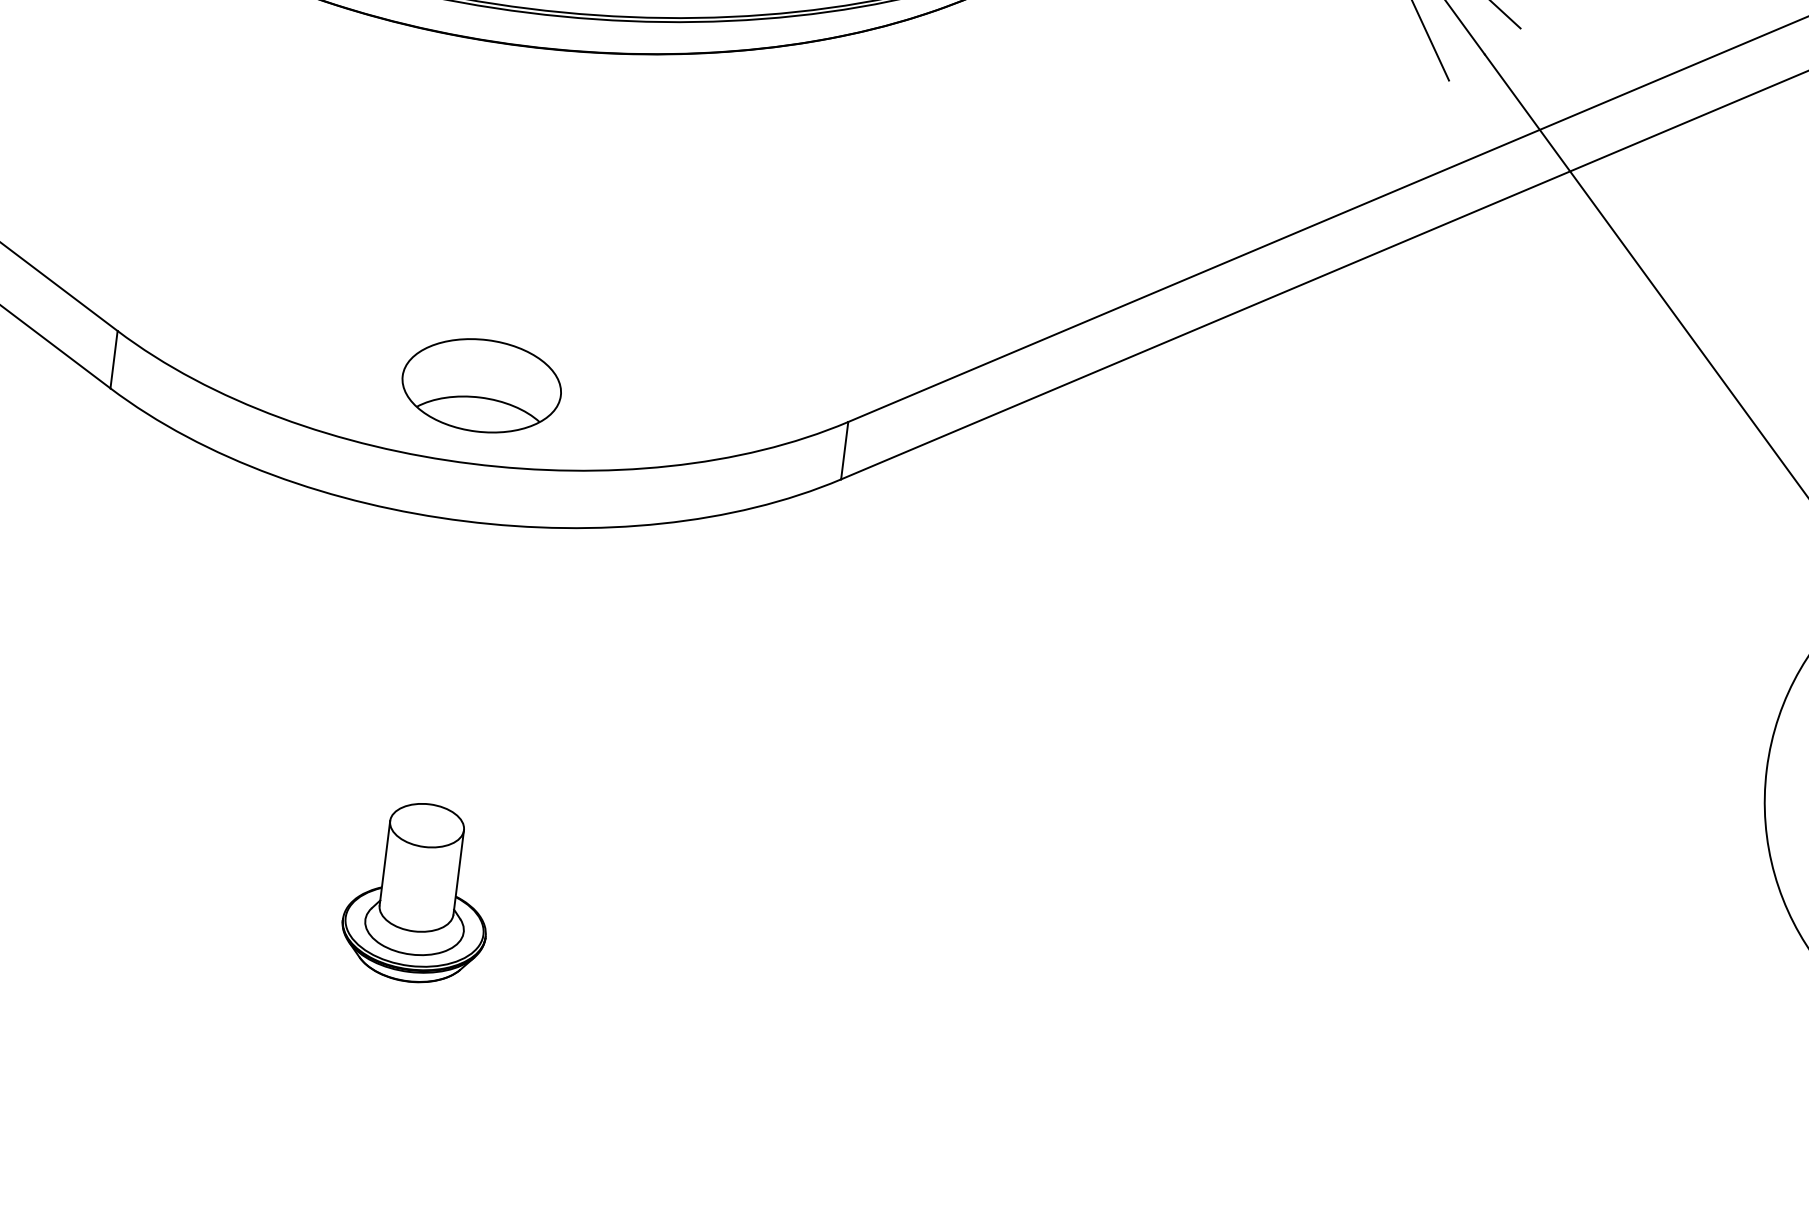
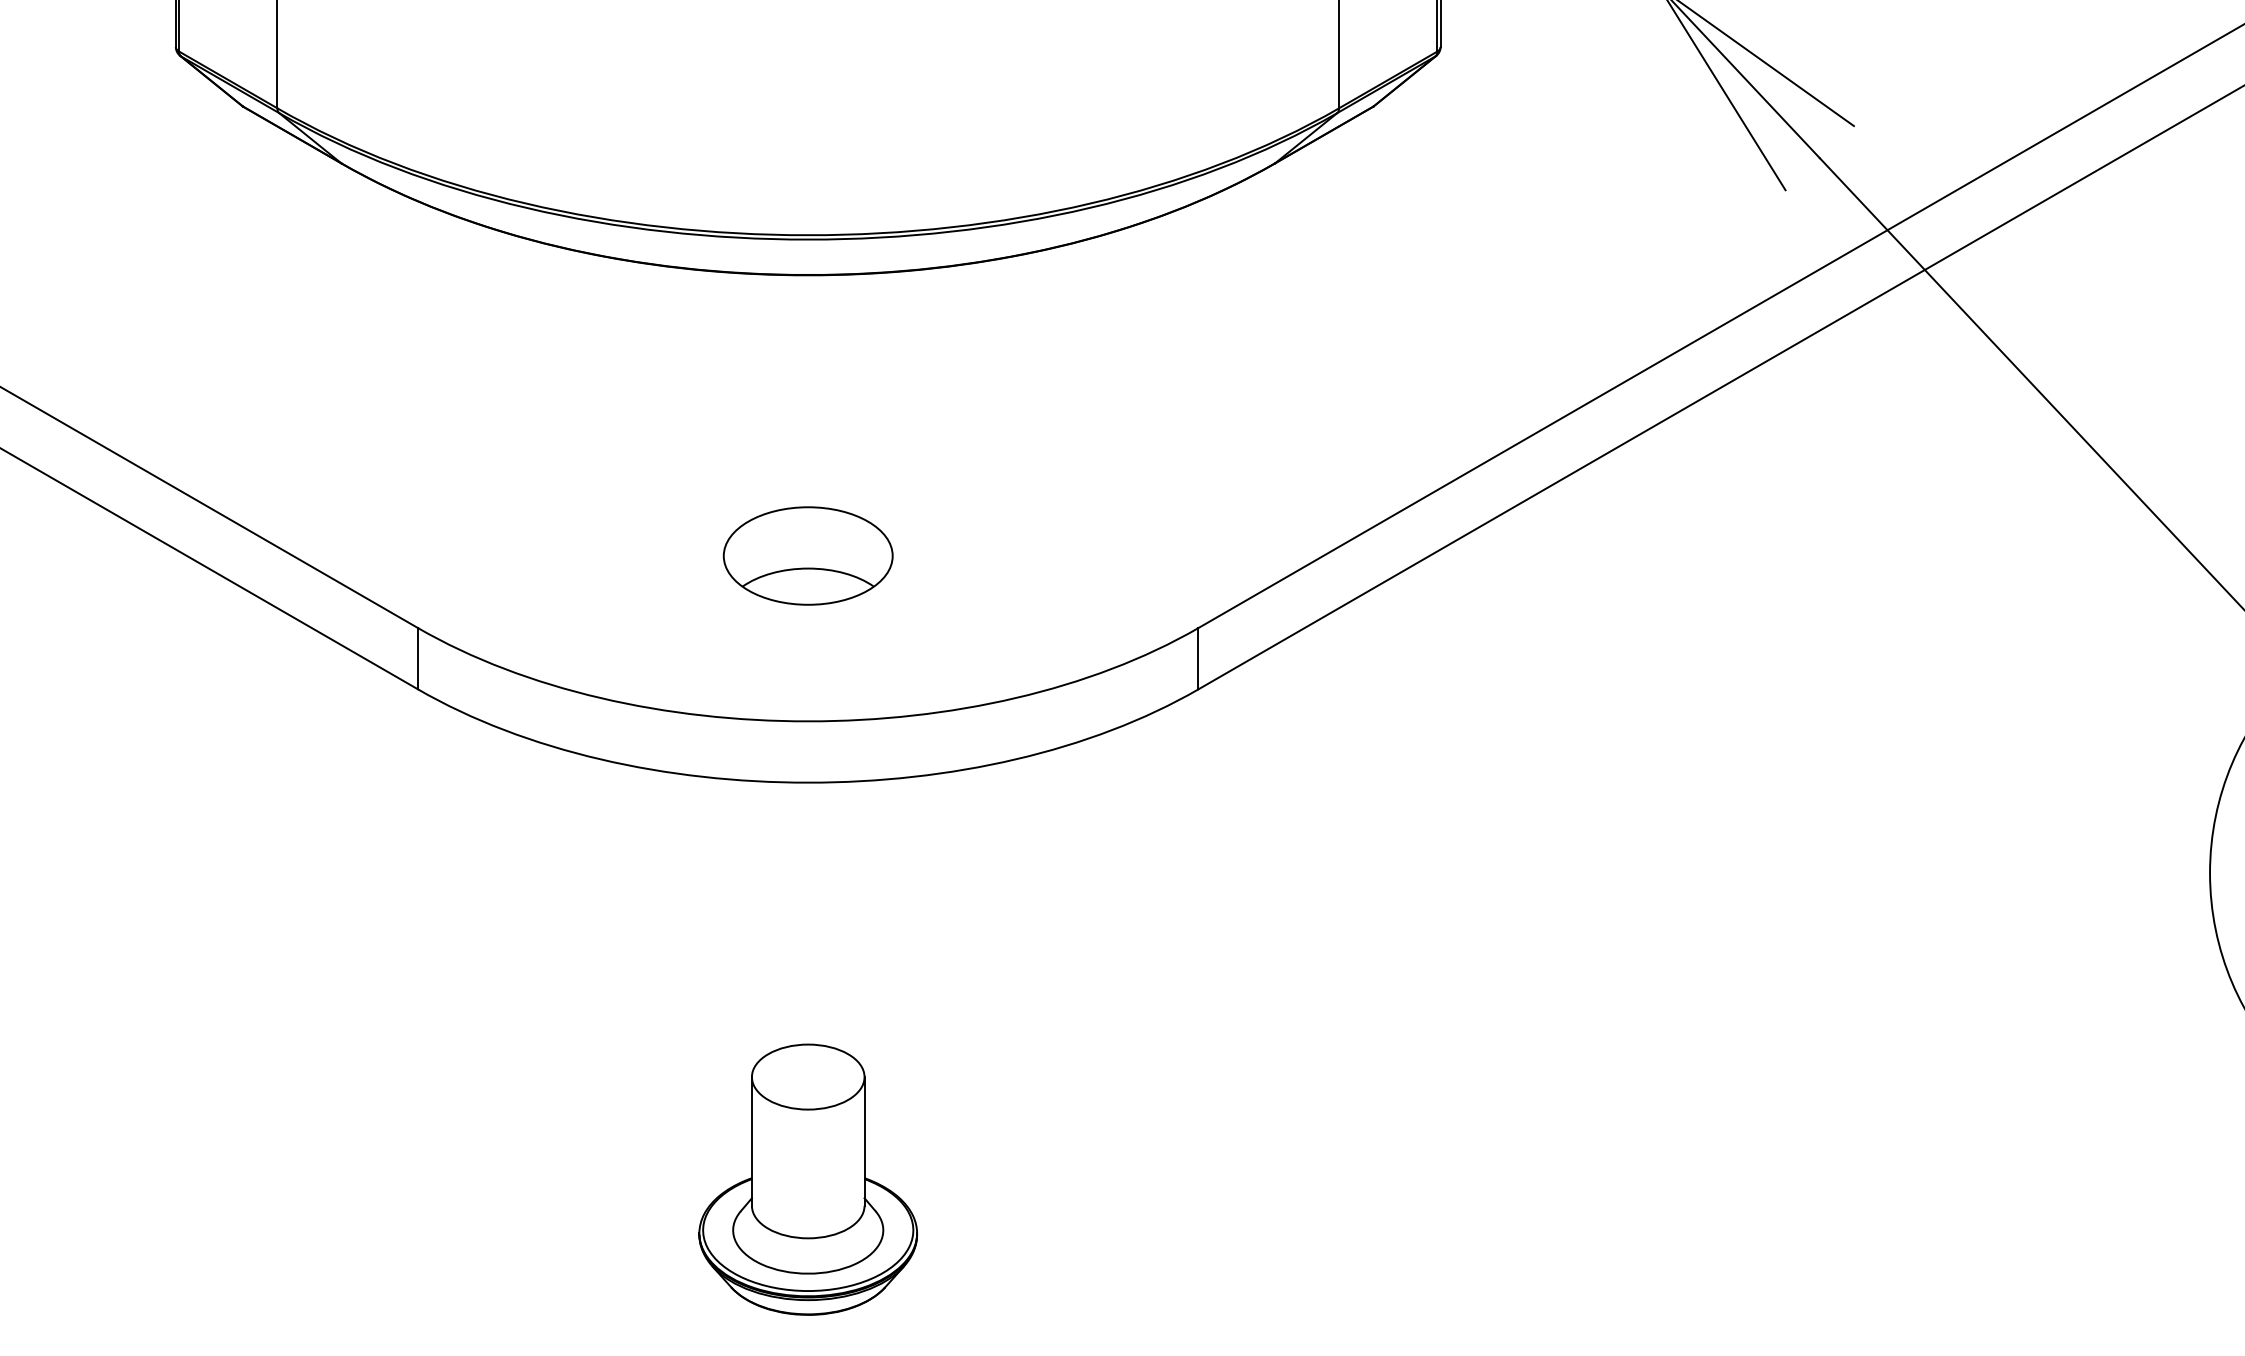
part: (481, 385) -> (807, 555), moved
part: (418, 892) -> (808, 1179), size x1.43

